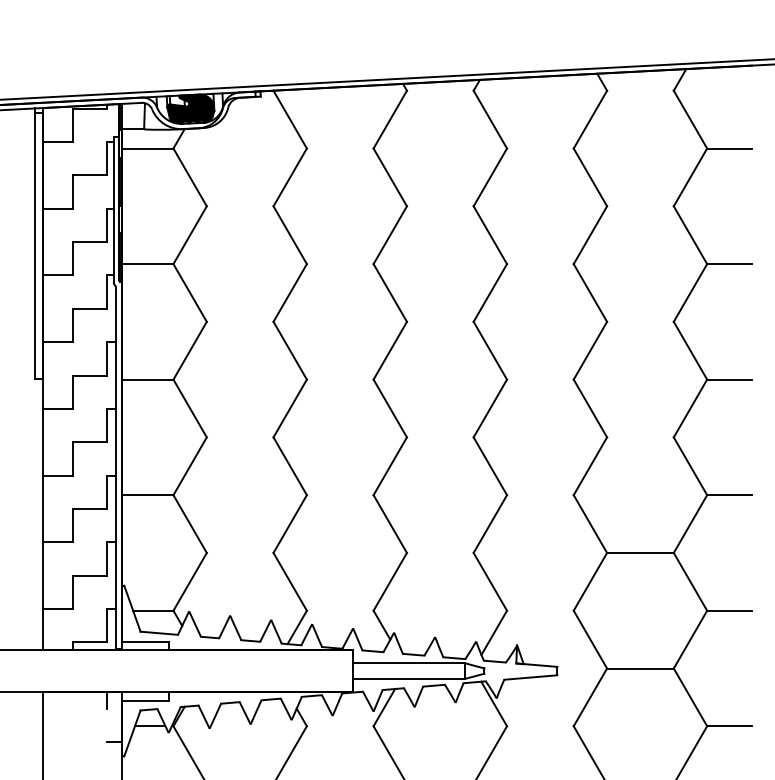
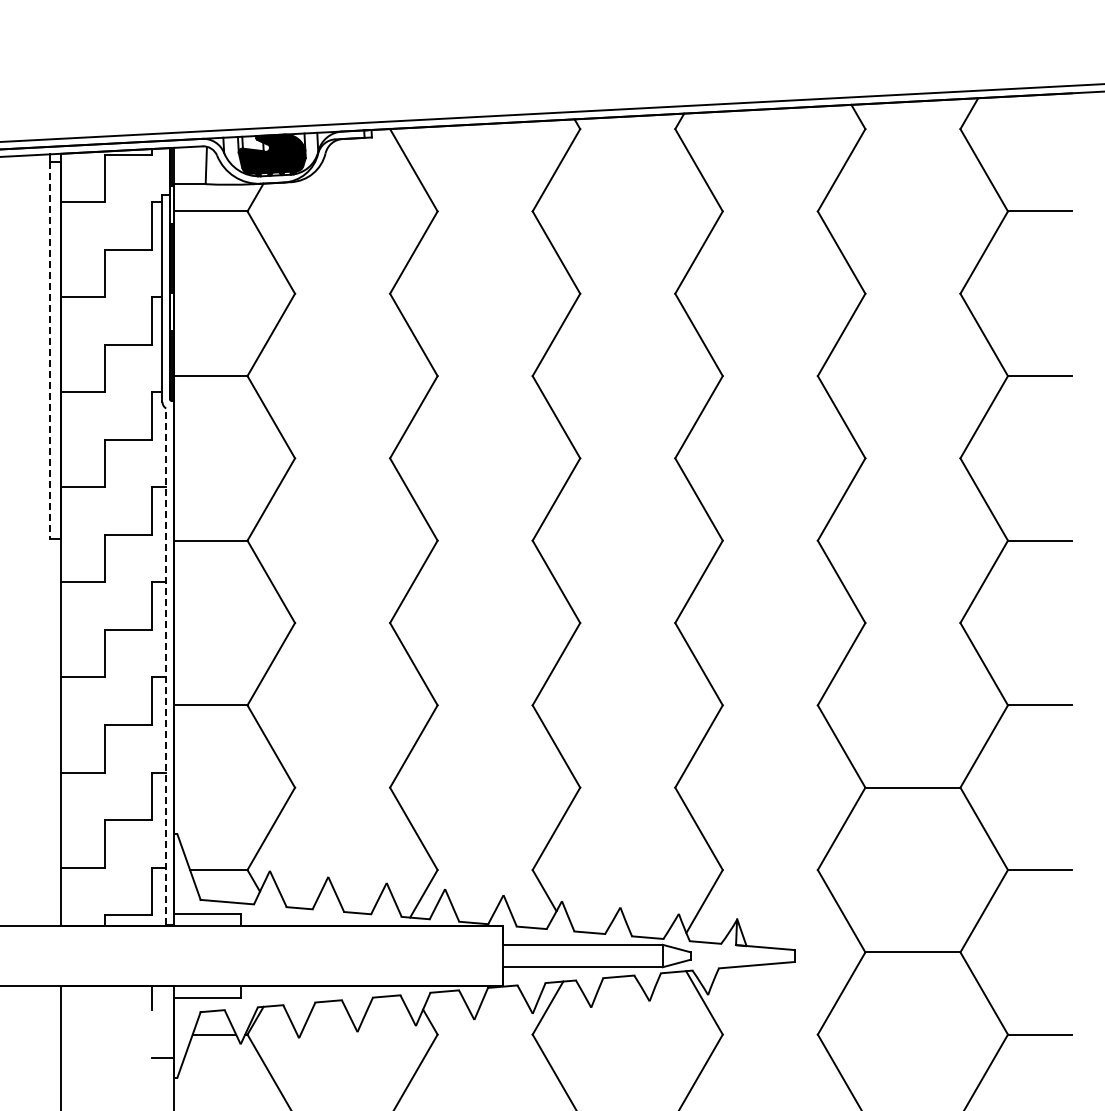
line: (35, 246) -> (50, 350), solid -> dashed
line: (116, 467) -> (166, 666), solid -> dashed

